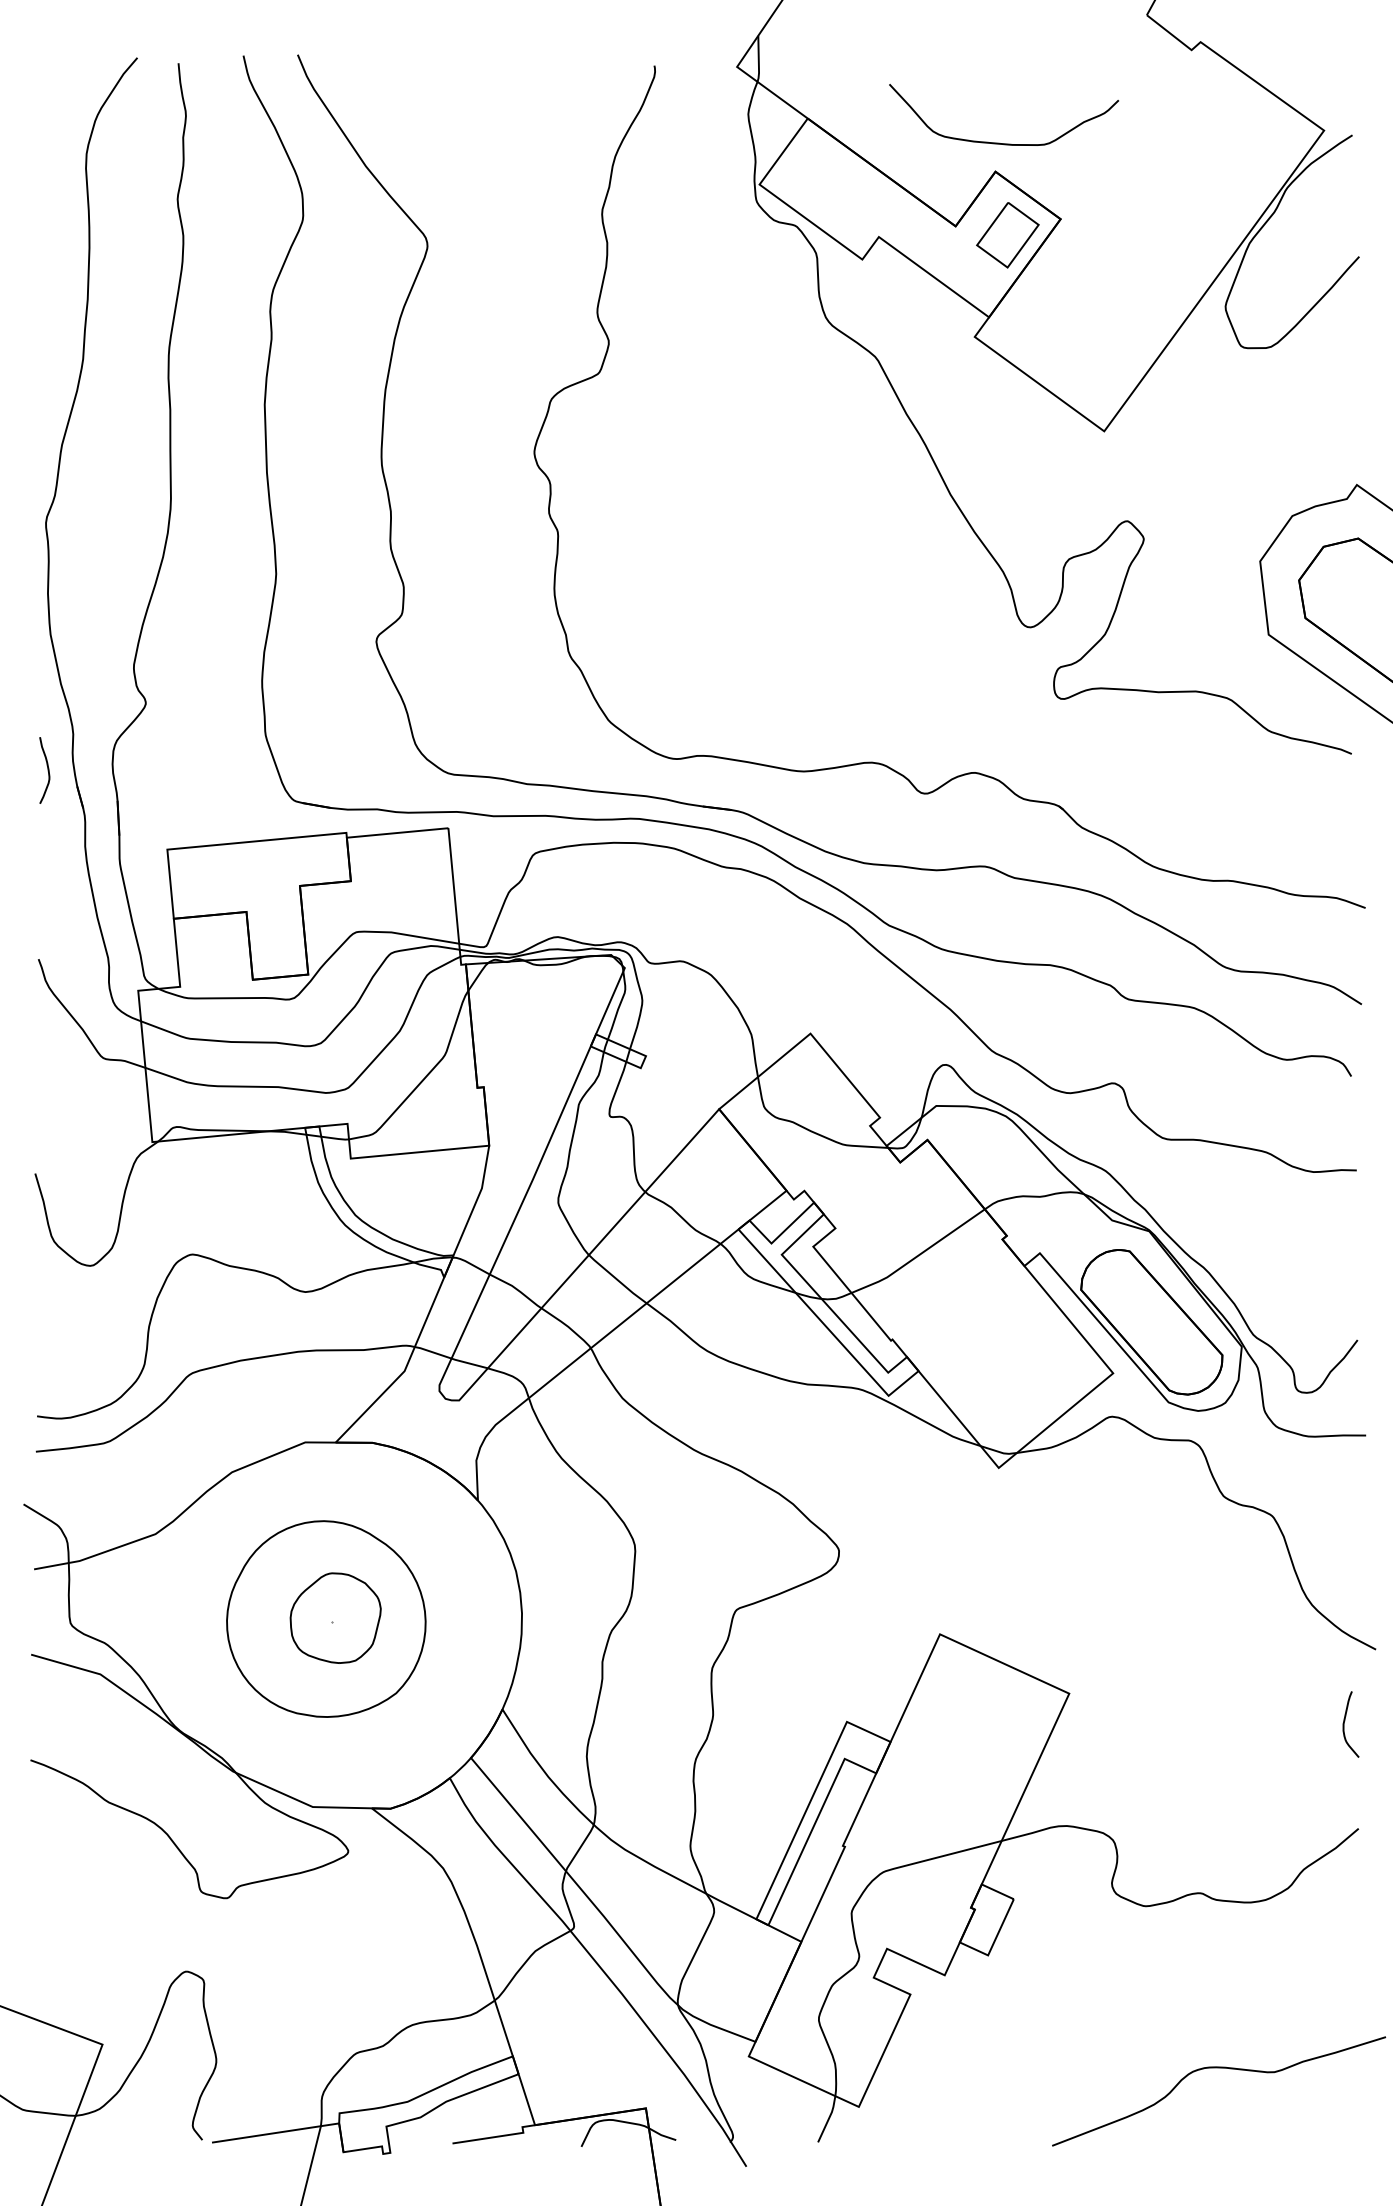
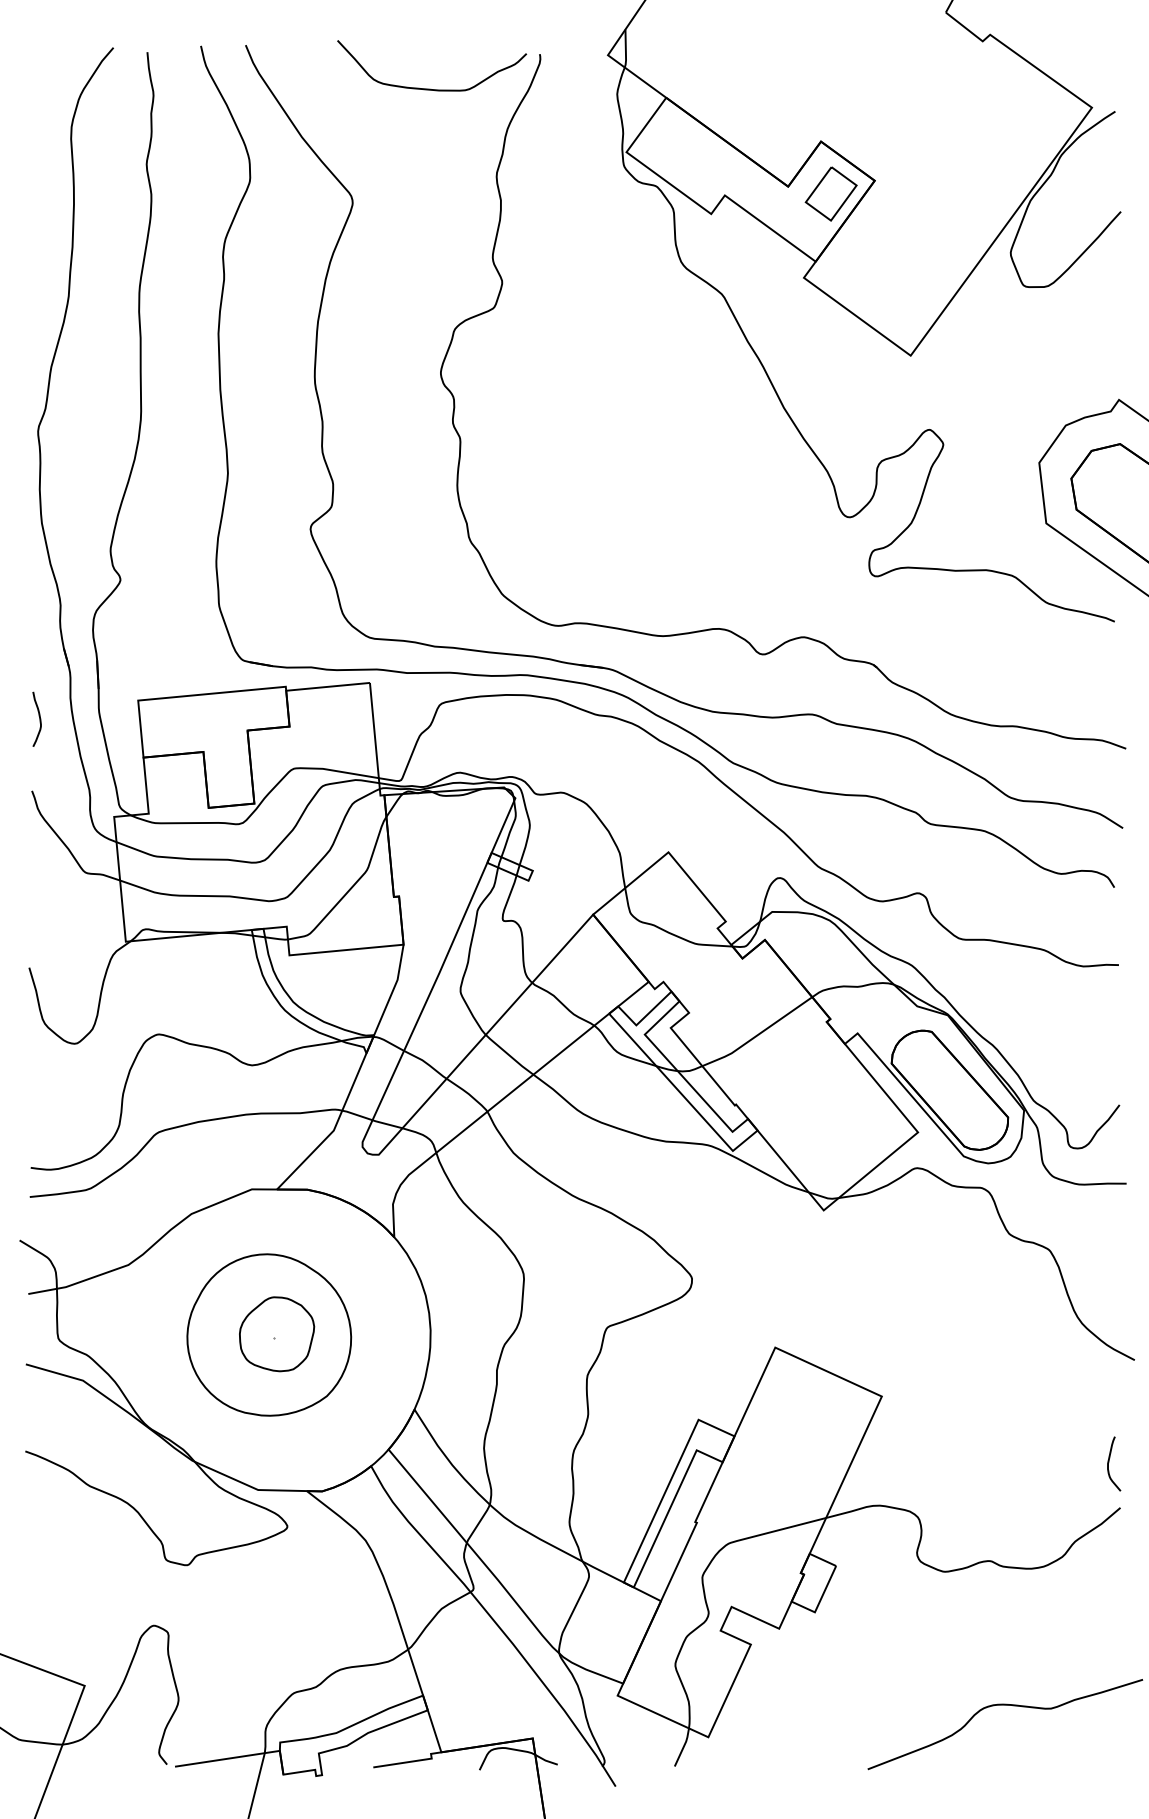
curve: (1002, 142) -> (430, 88), moved
curve: (46, 767) -> (38, 716), moved
curve: (1345, 1722) -> (1109, 1462), moved

